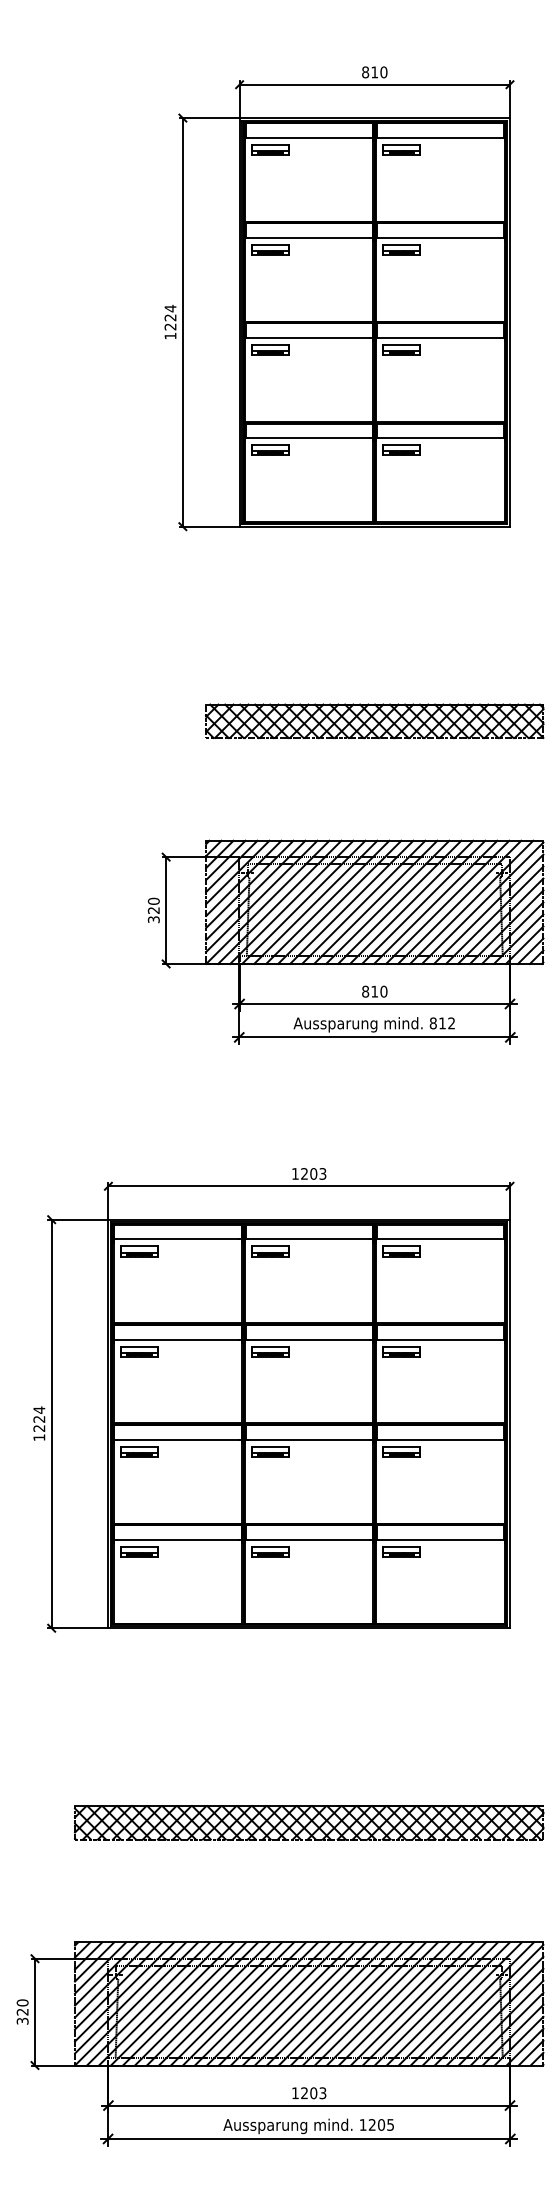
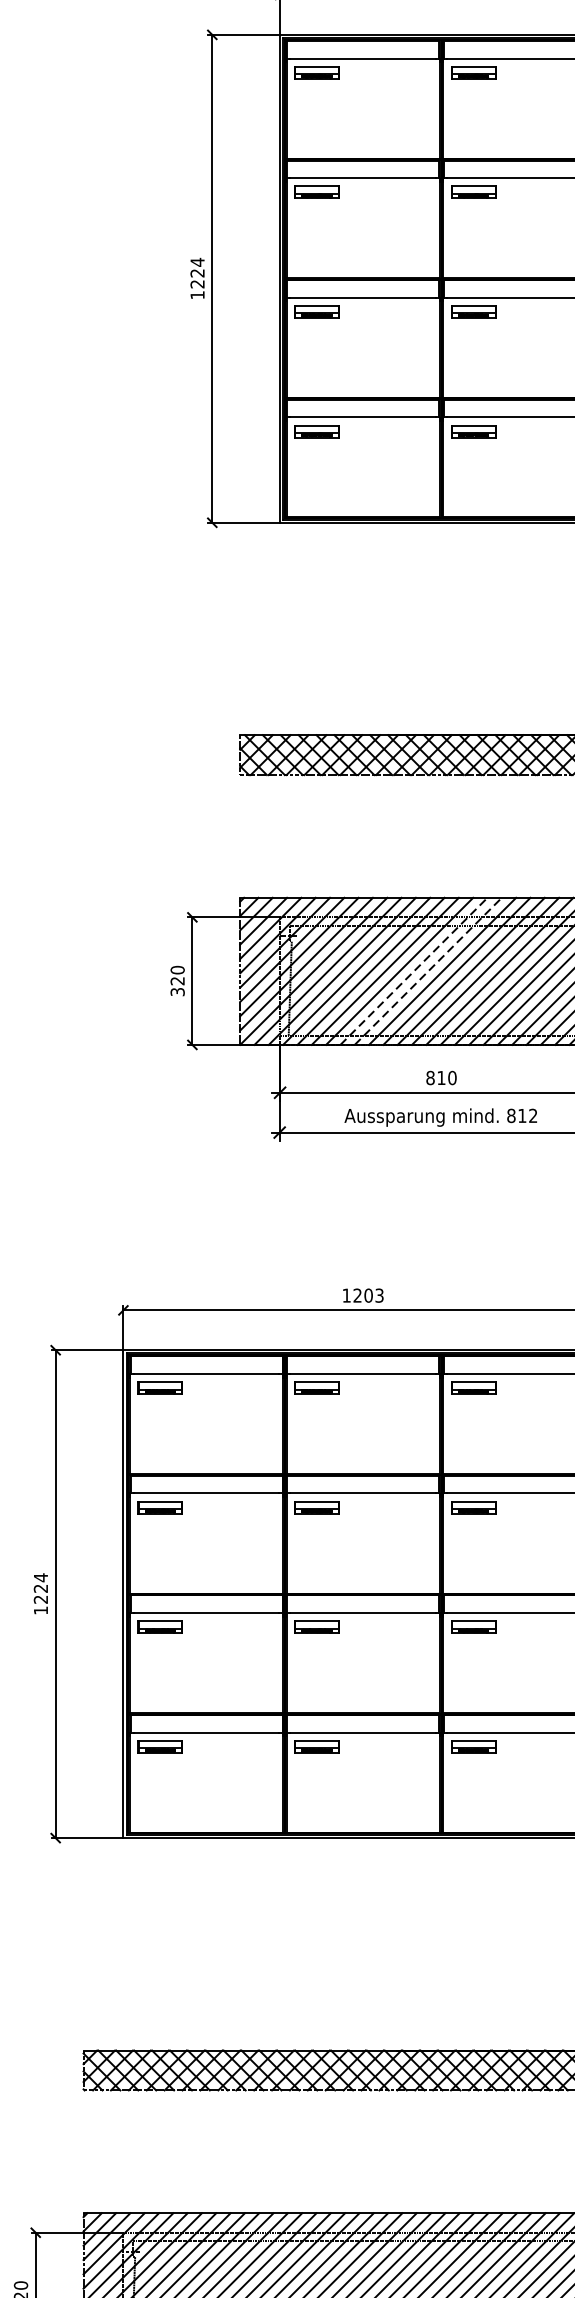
line: (352, 902) -> (414, 971), solid -> dashed
line: (364, 902) -> (429, 971), solid -> dashed

